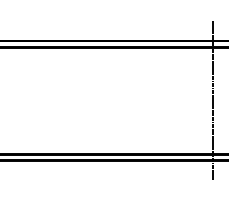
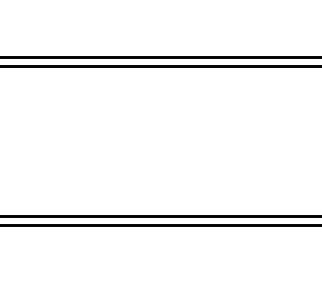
line: (213, 100) -> (299, 141), removed

